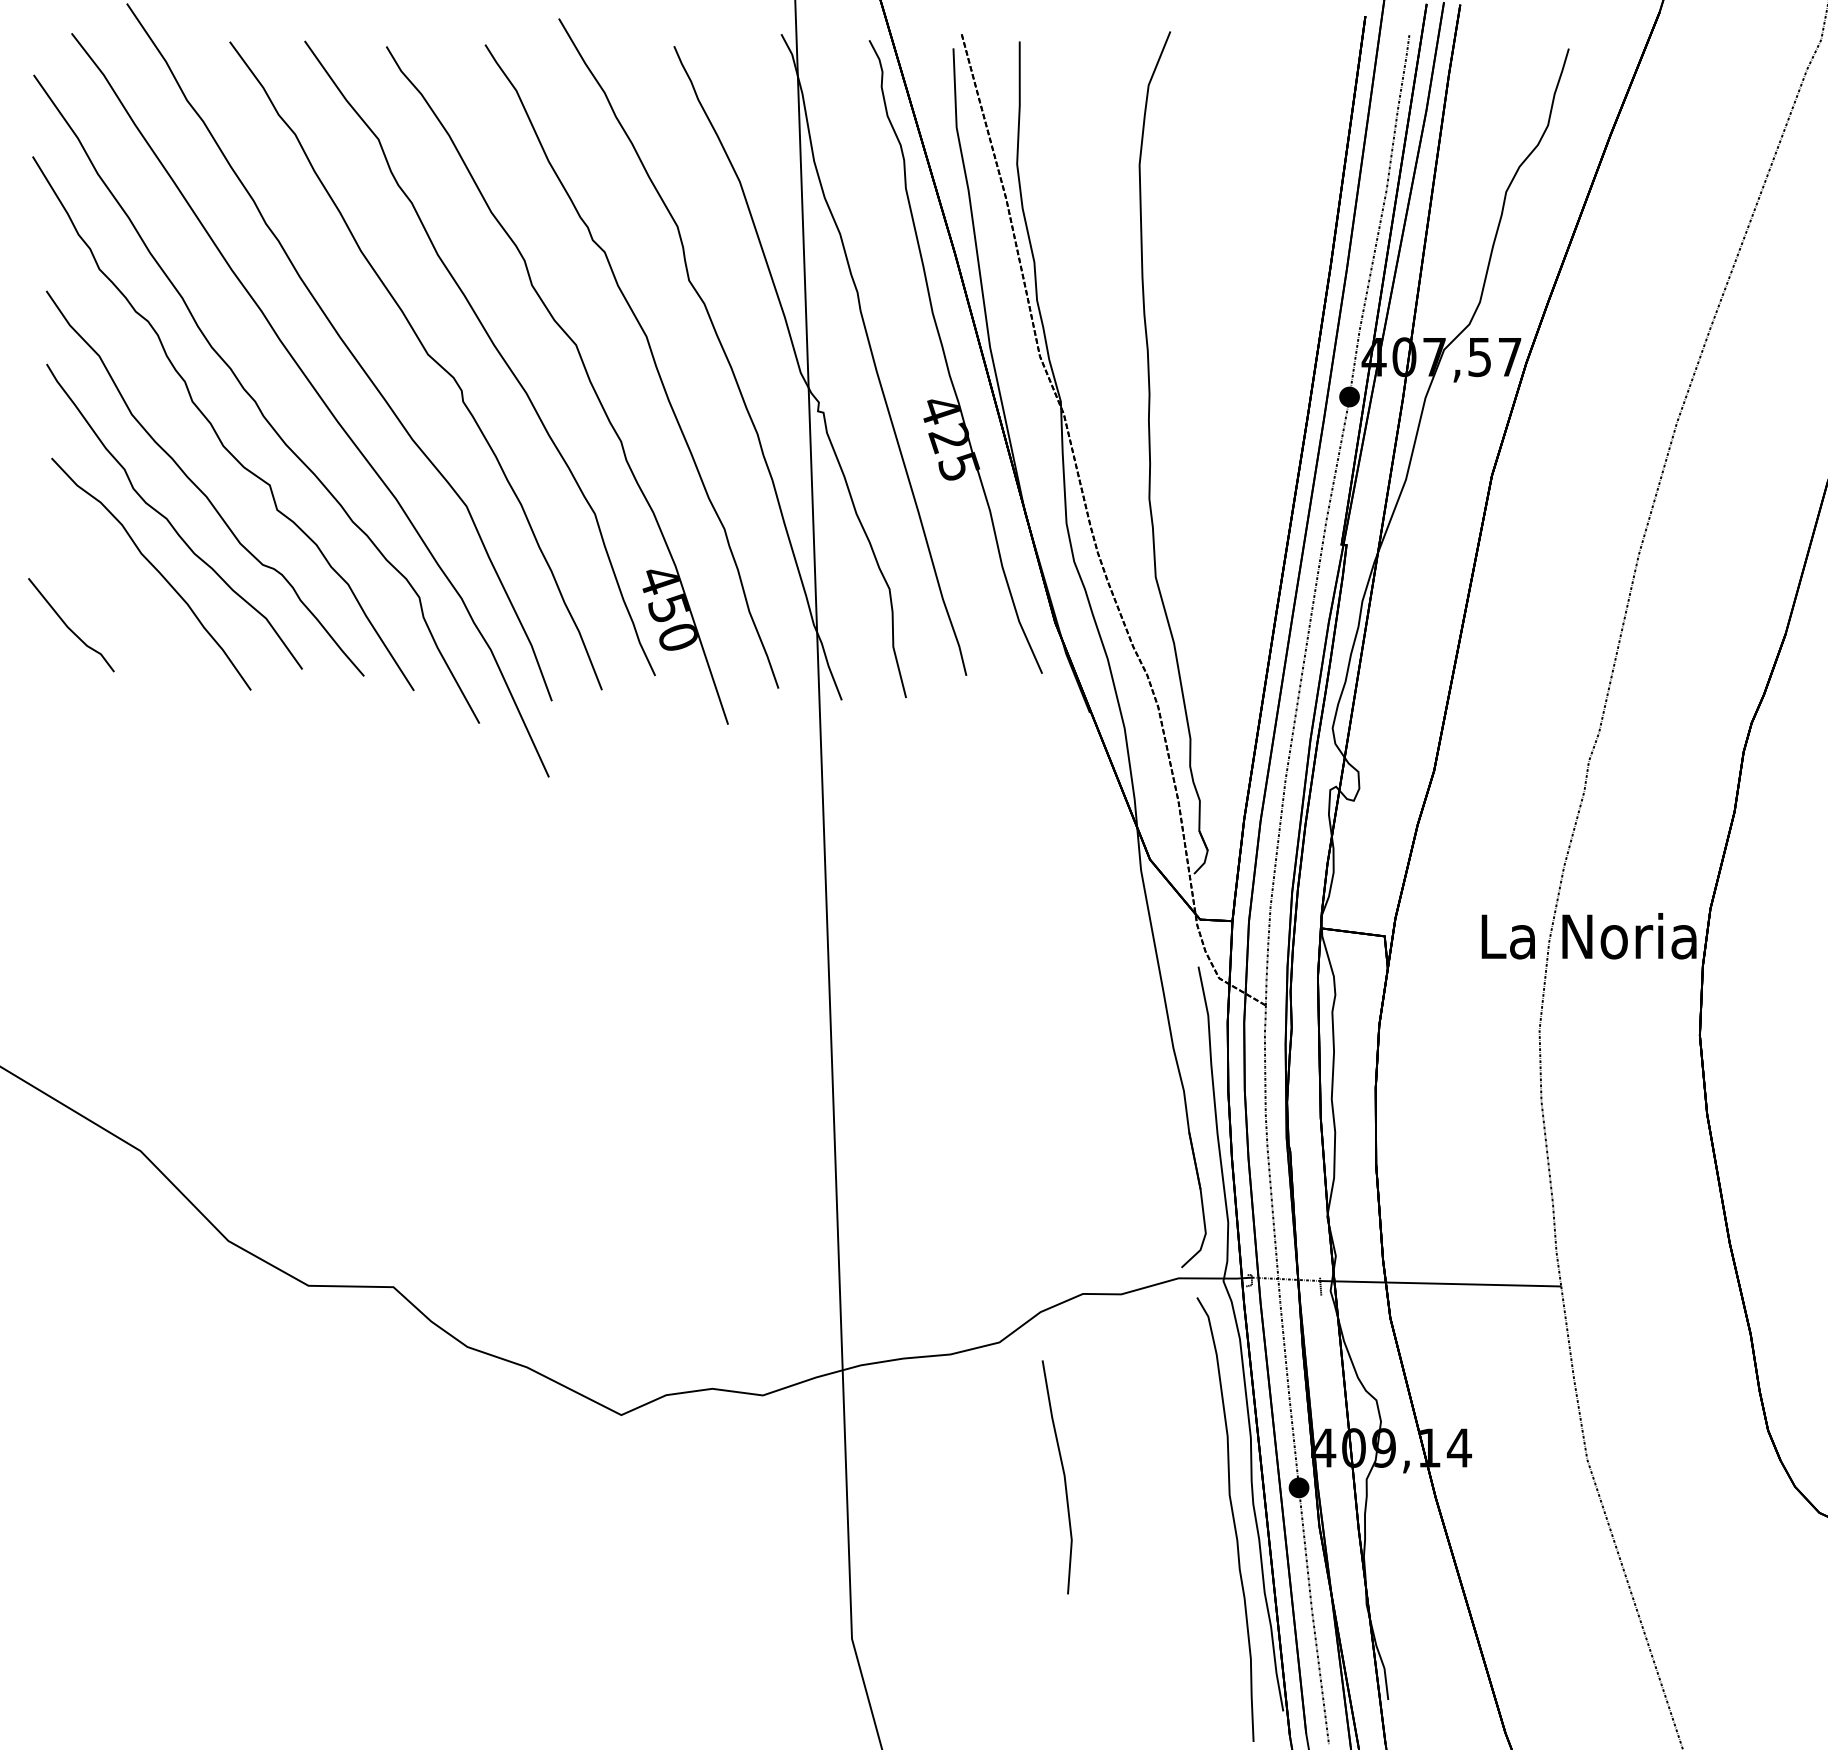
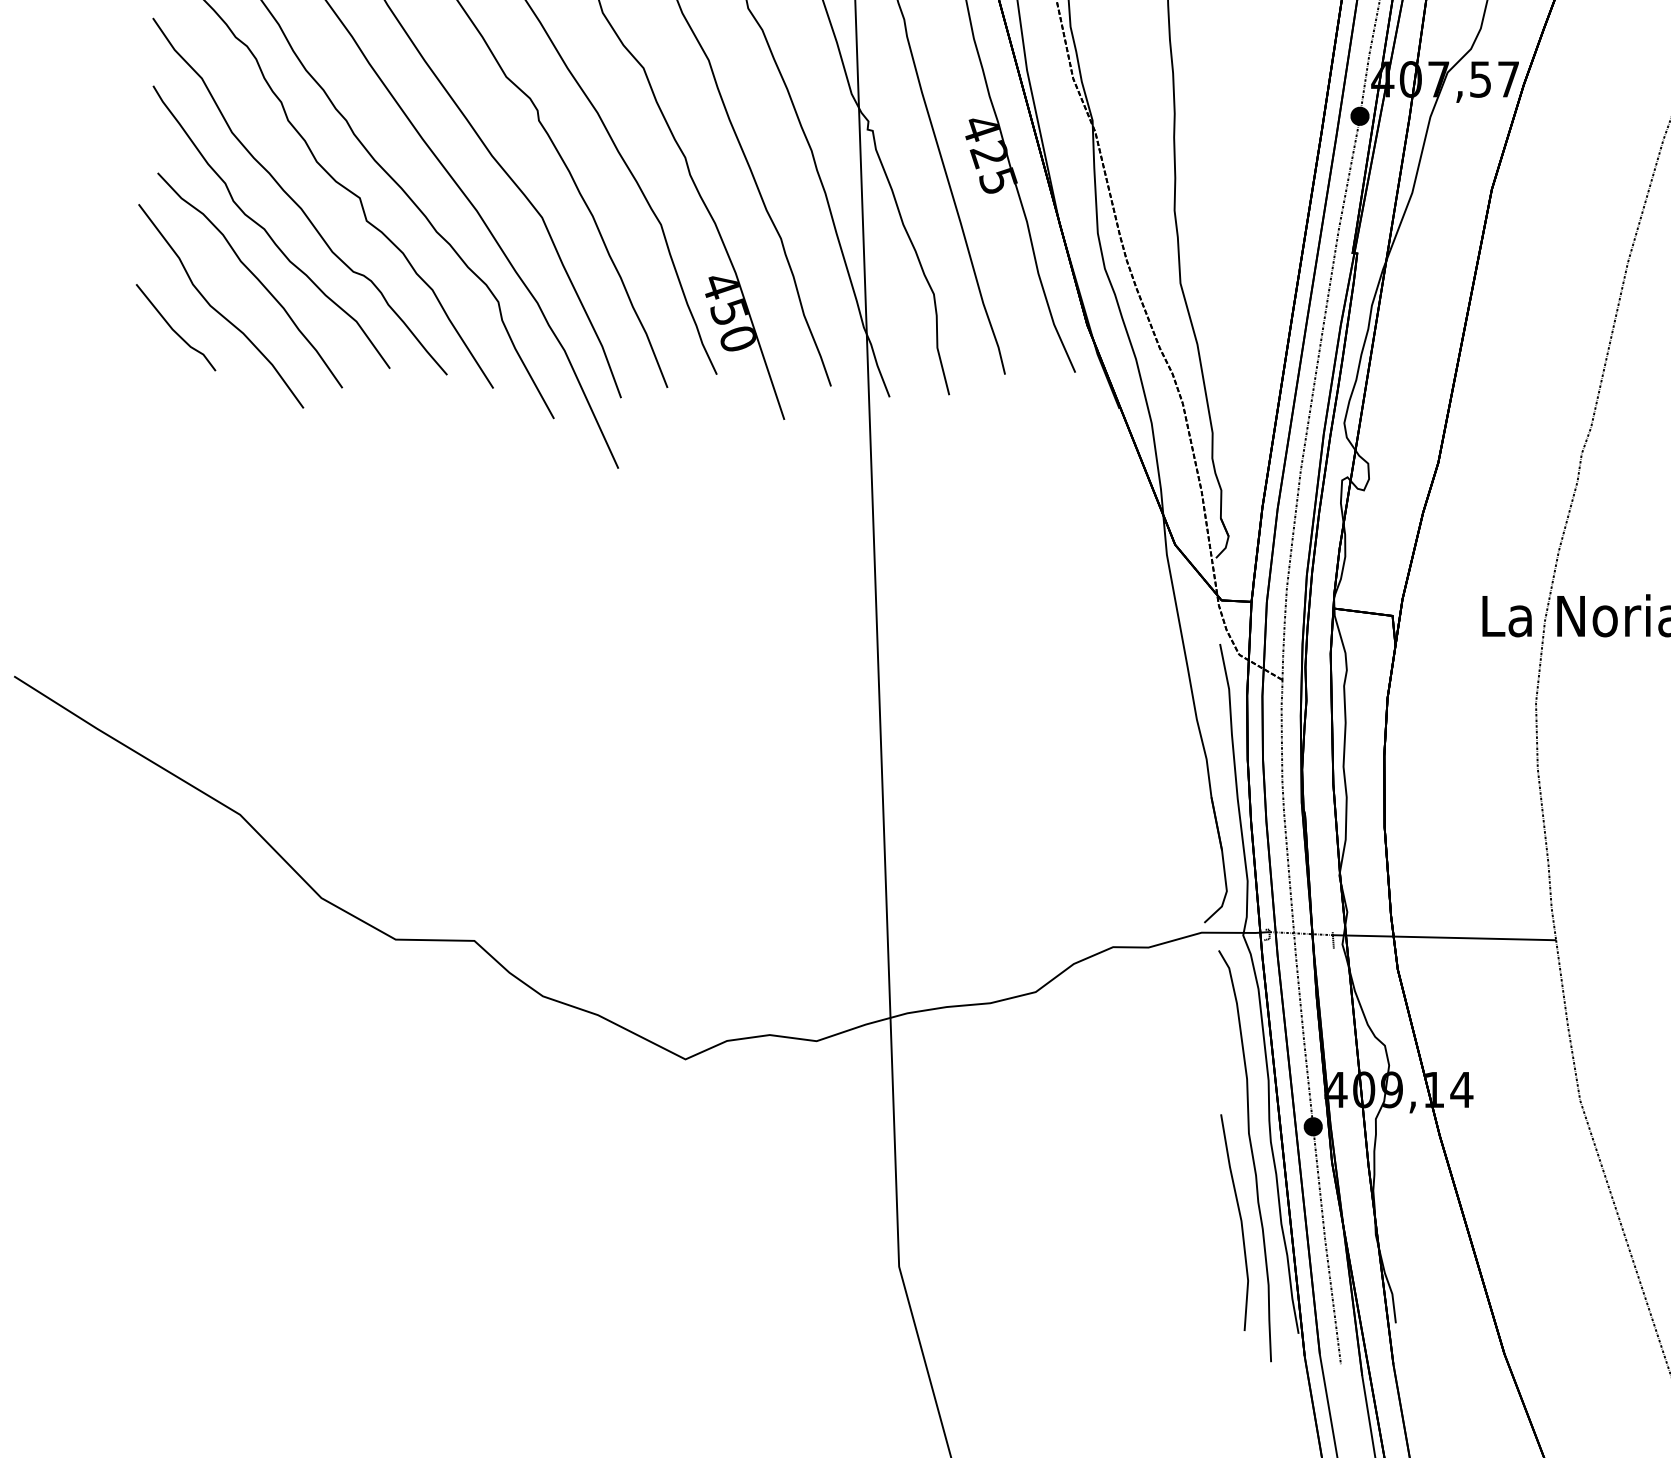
curve: (117, 607) -> (218, 311), added
line: (1063, 1477) -> (1240, 1222), moved

